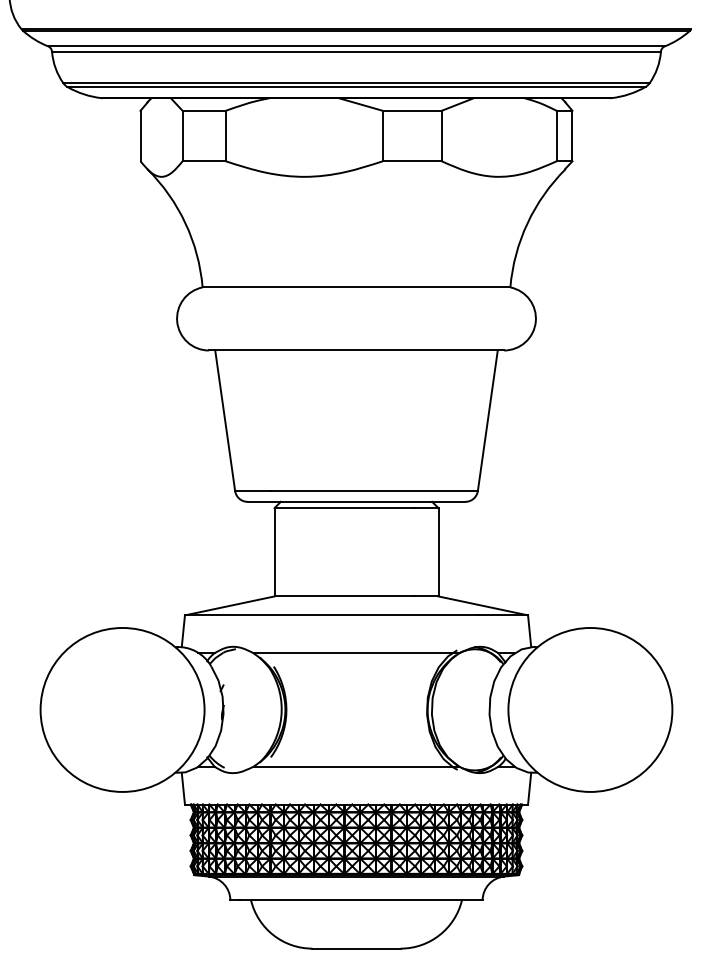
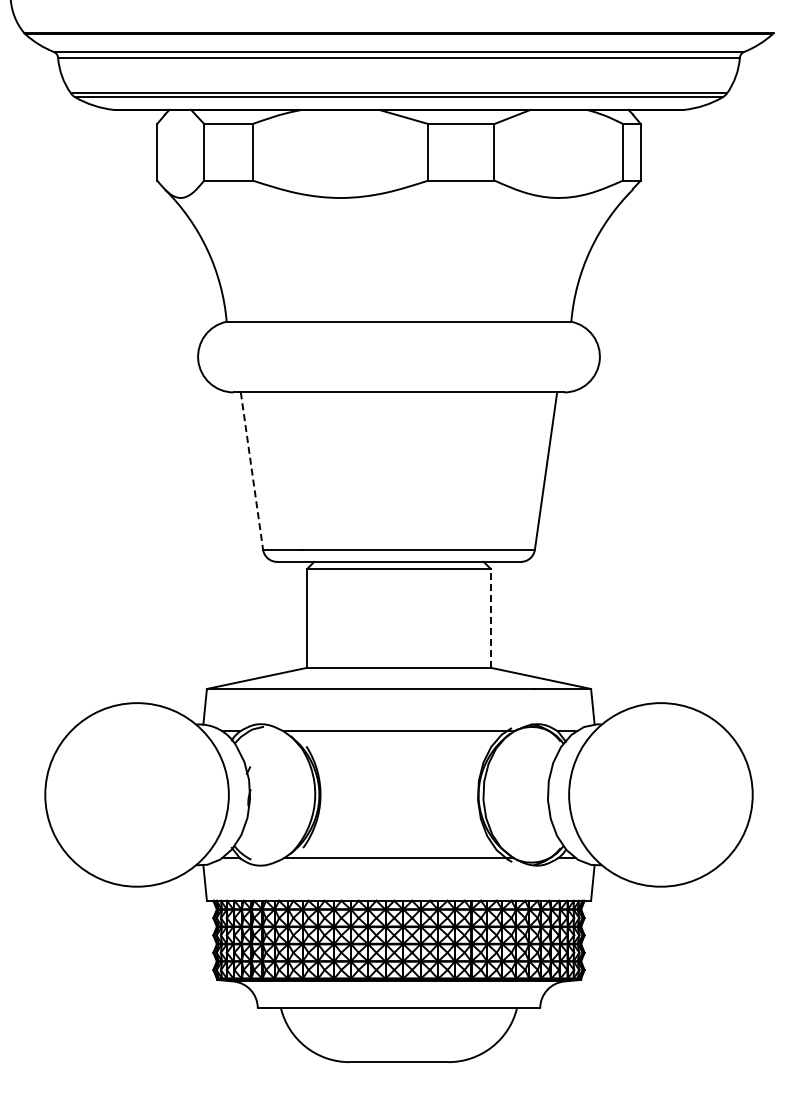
line: (225, 421) -> (252, 471), solid -> dashed
line: (438, 551) -> (490, 617), solid -> dashed

